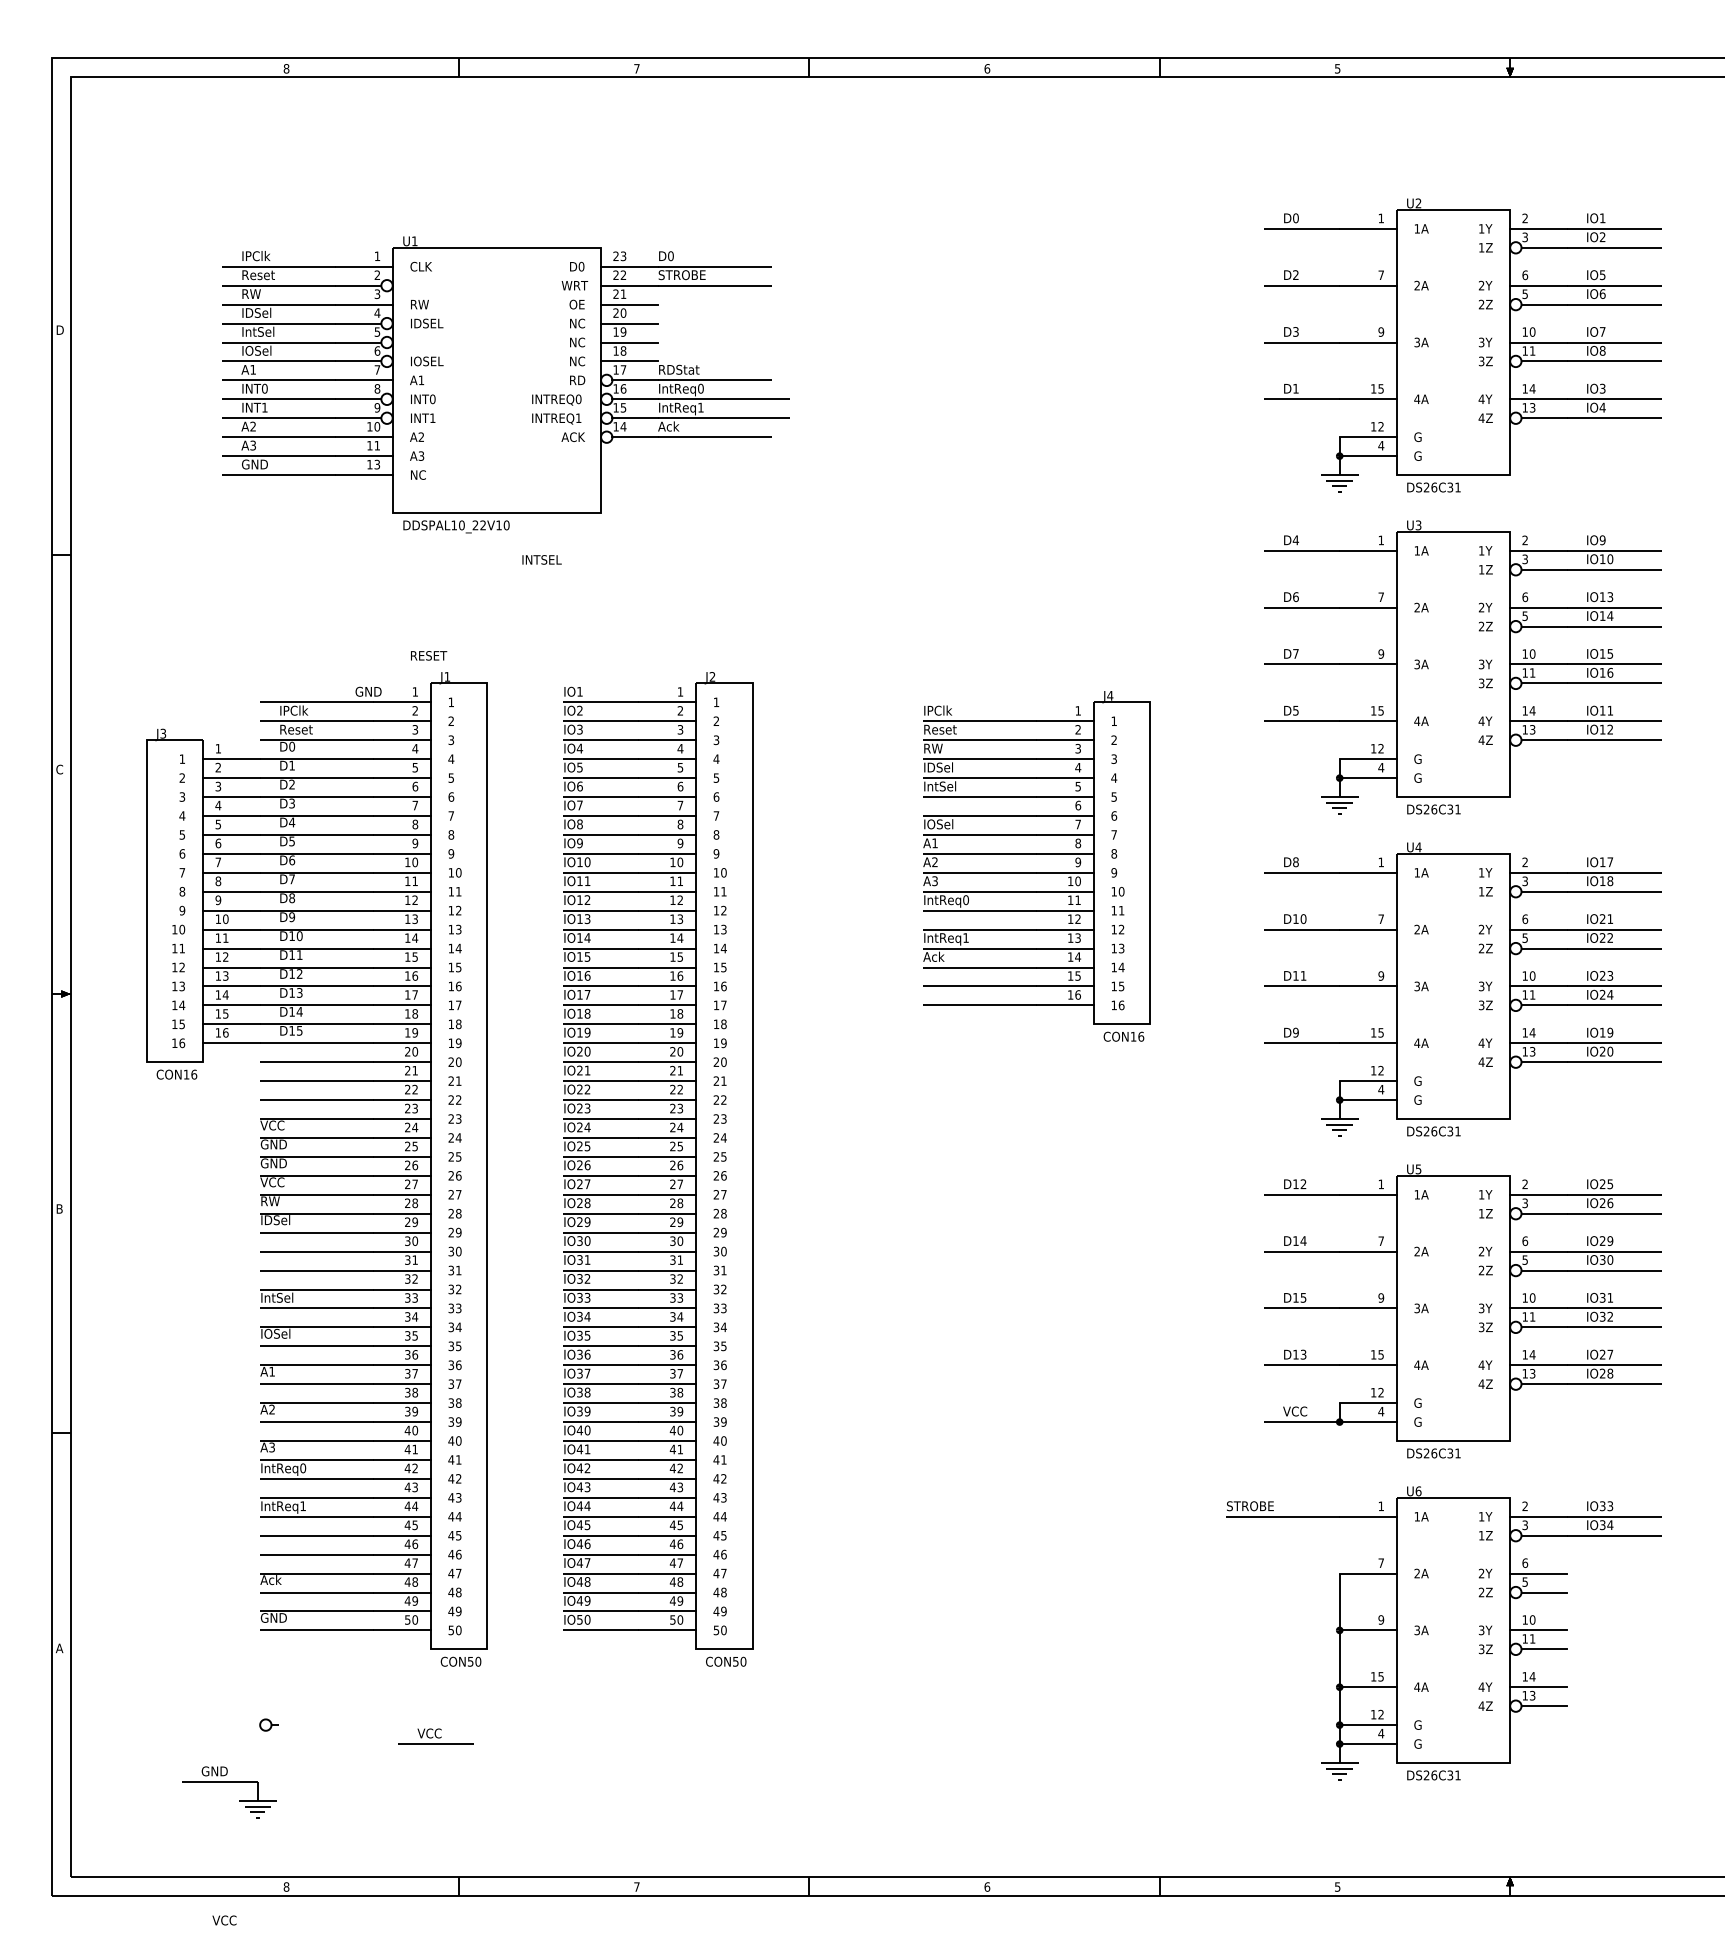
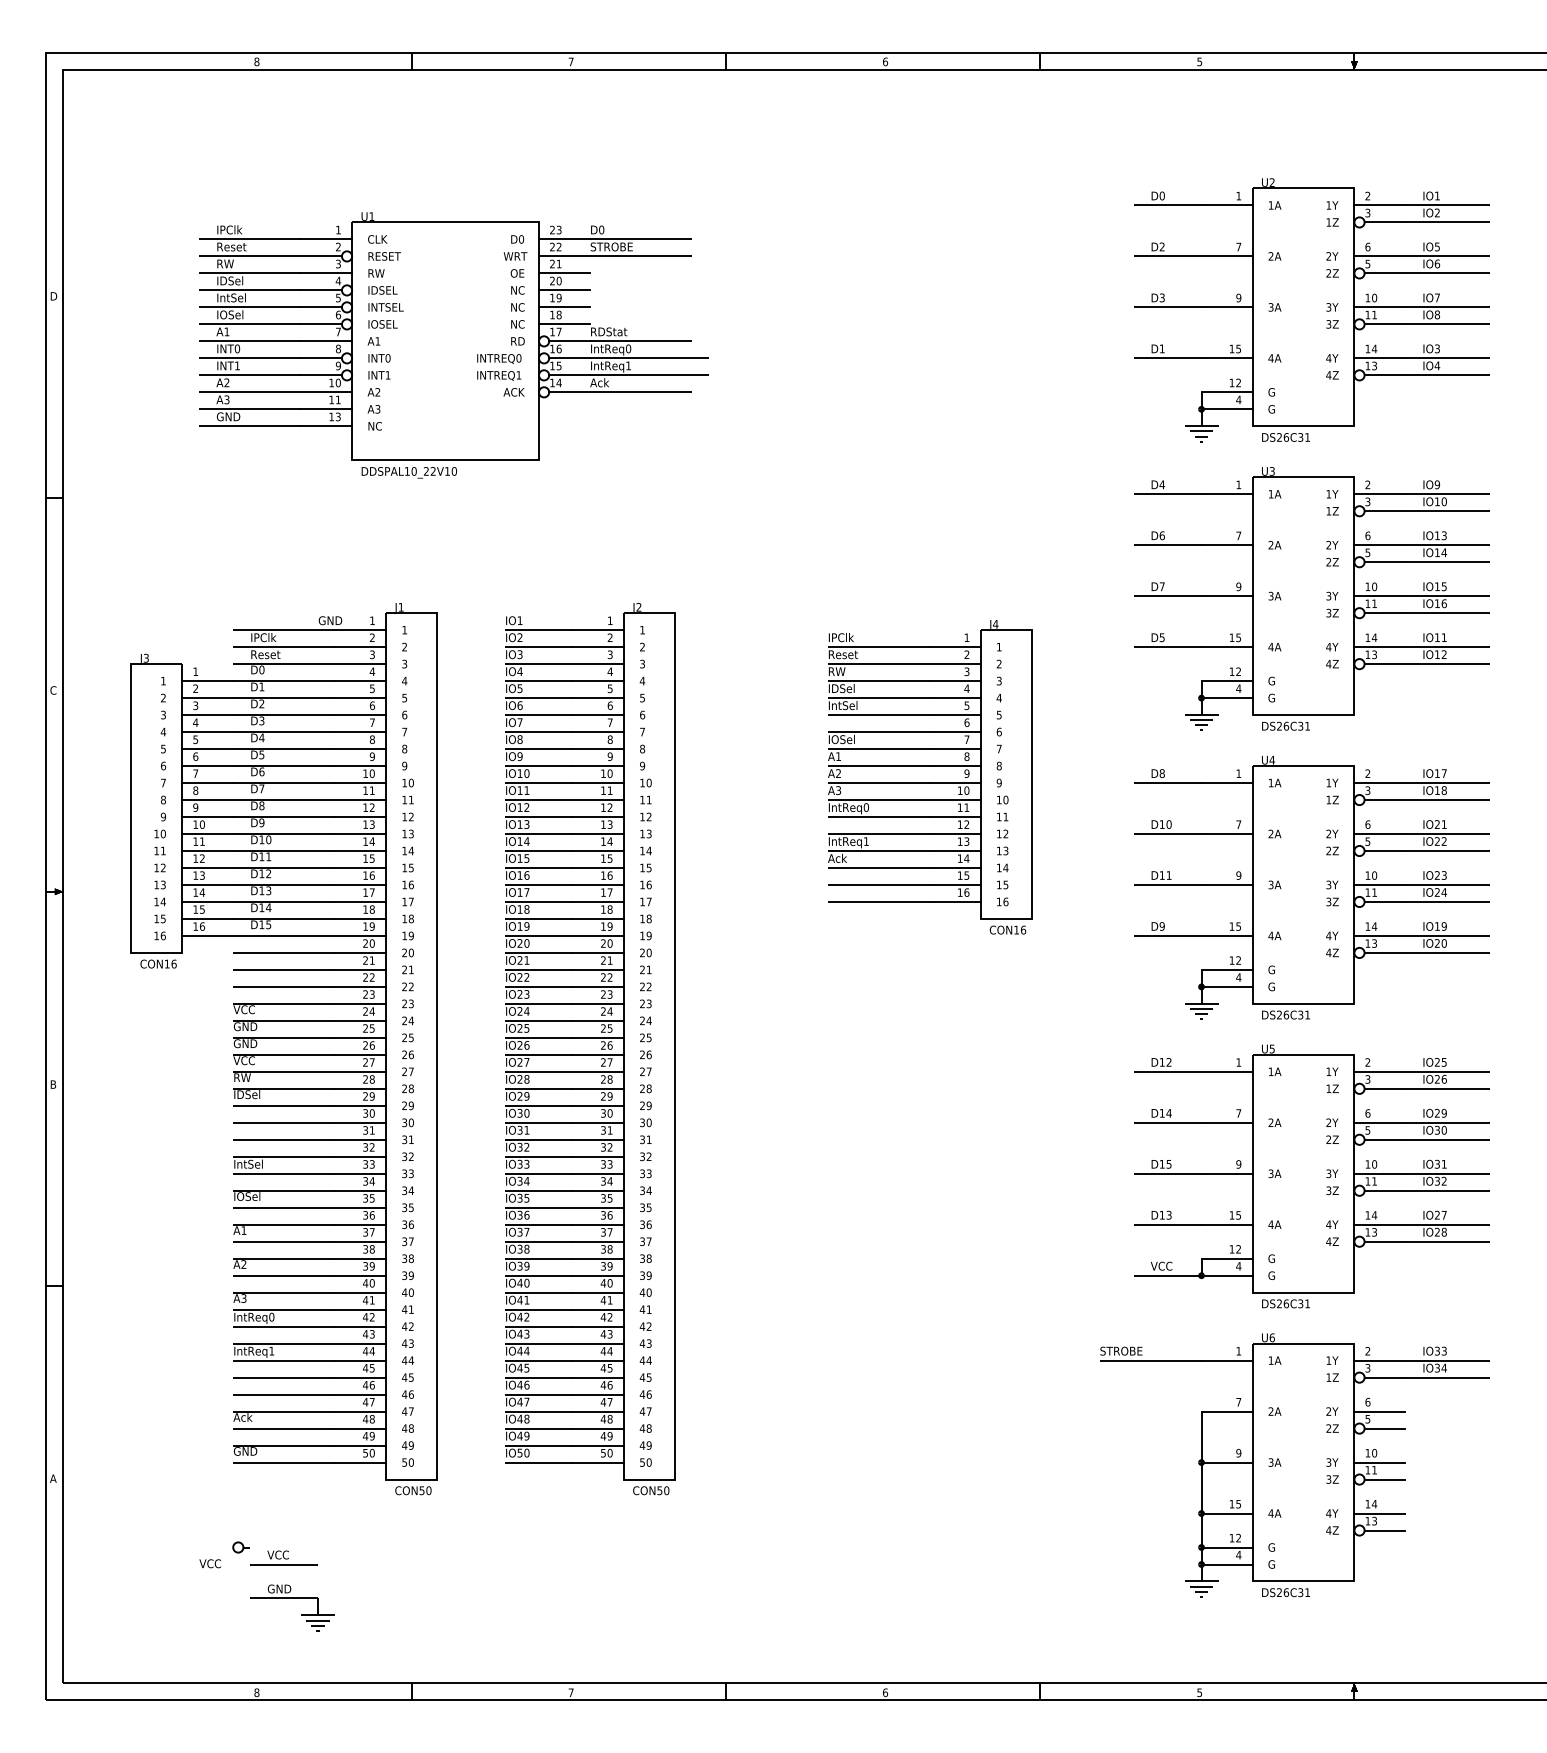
text: (541, 560) -> (385, 307), moved
text: (428, 655) -> (384, 256), moved
part: (435, 1736) -> (283, 1557), moved
part: (229, 1781) -> (292, 1598), moved
text: (223, 1920) -> (209, 1563), moved

